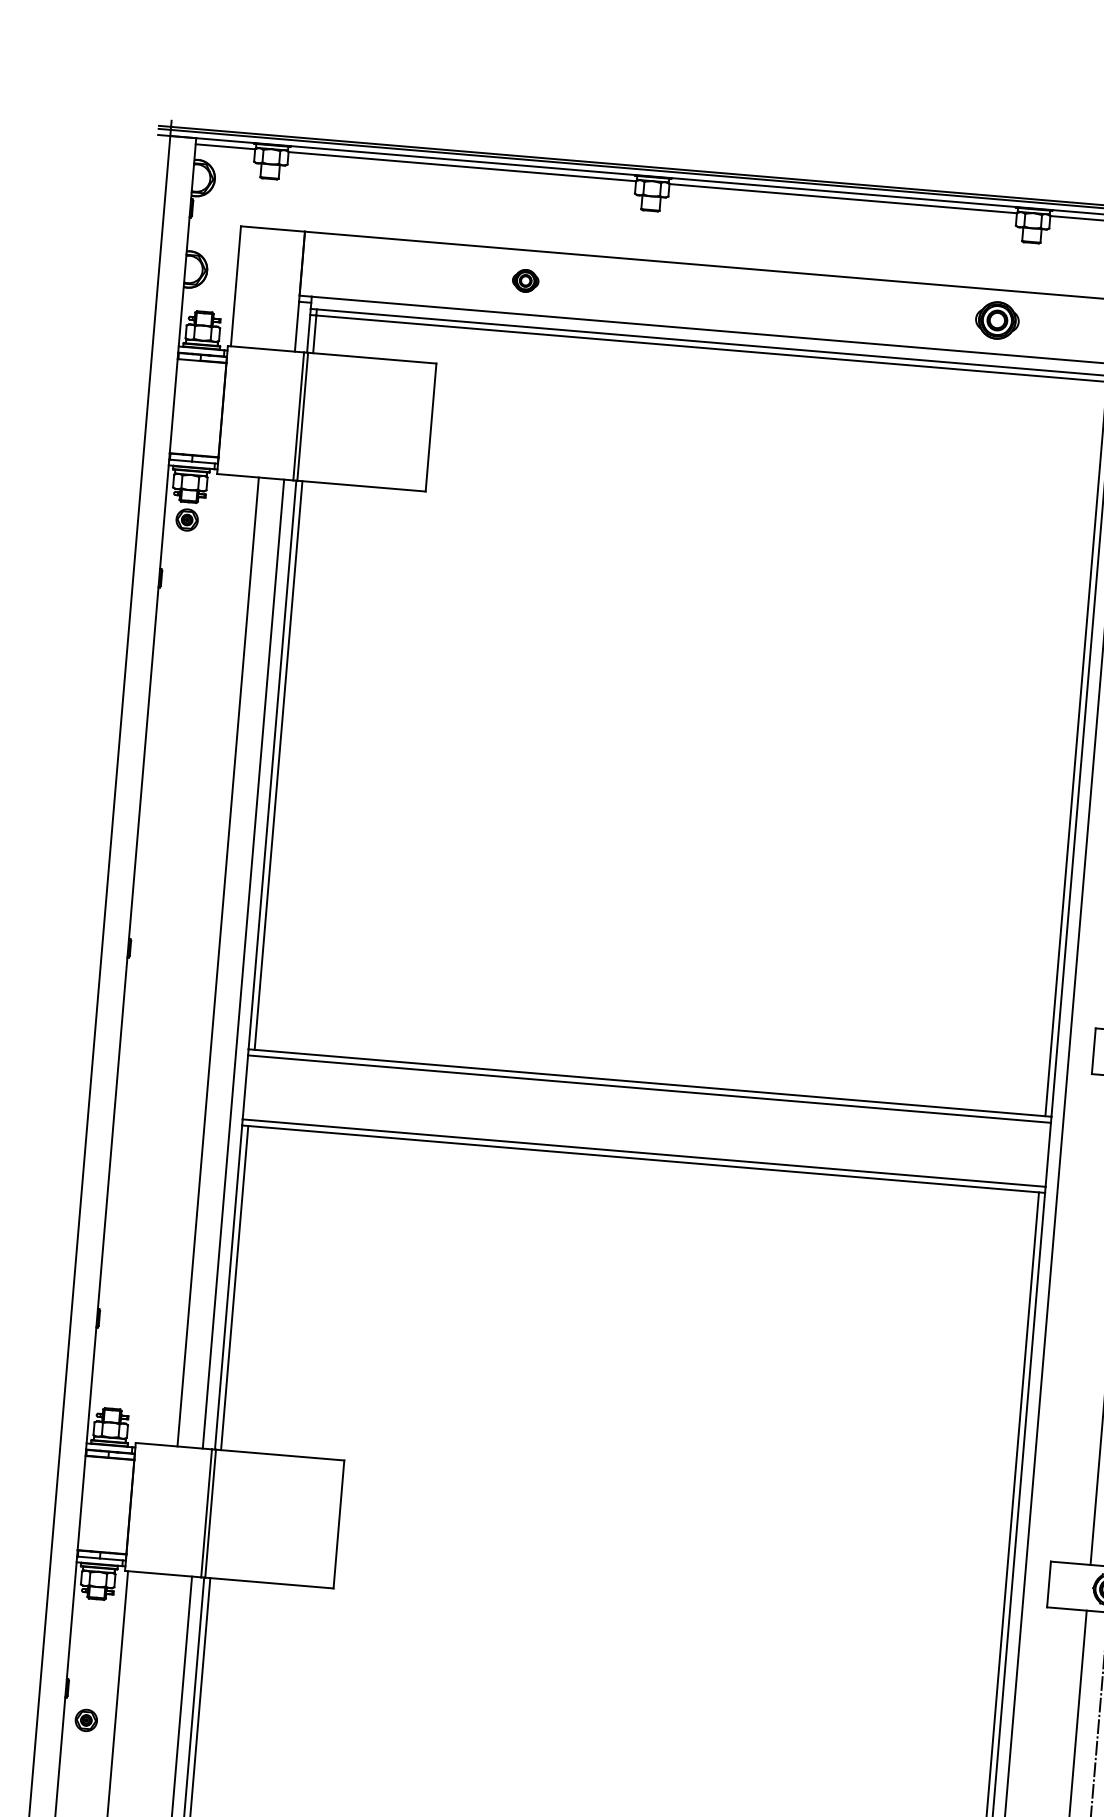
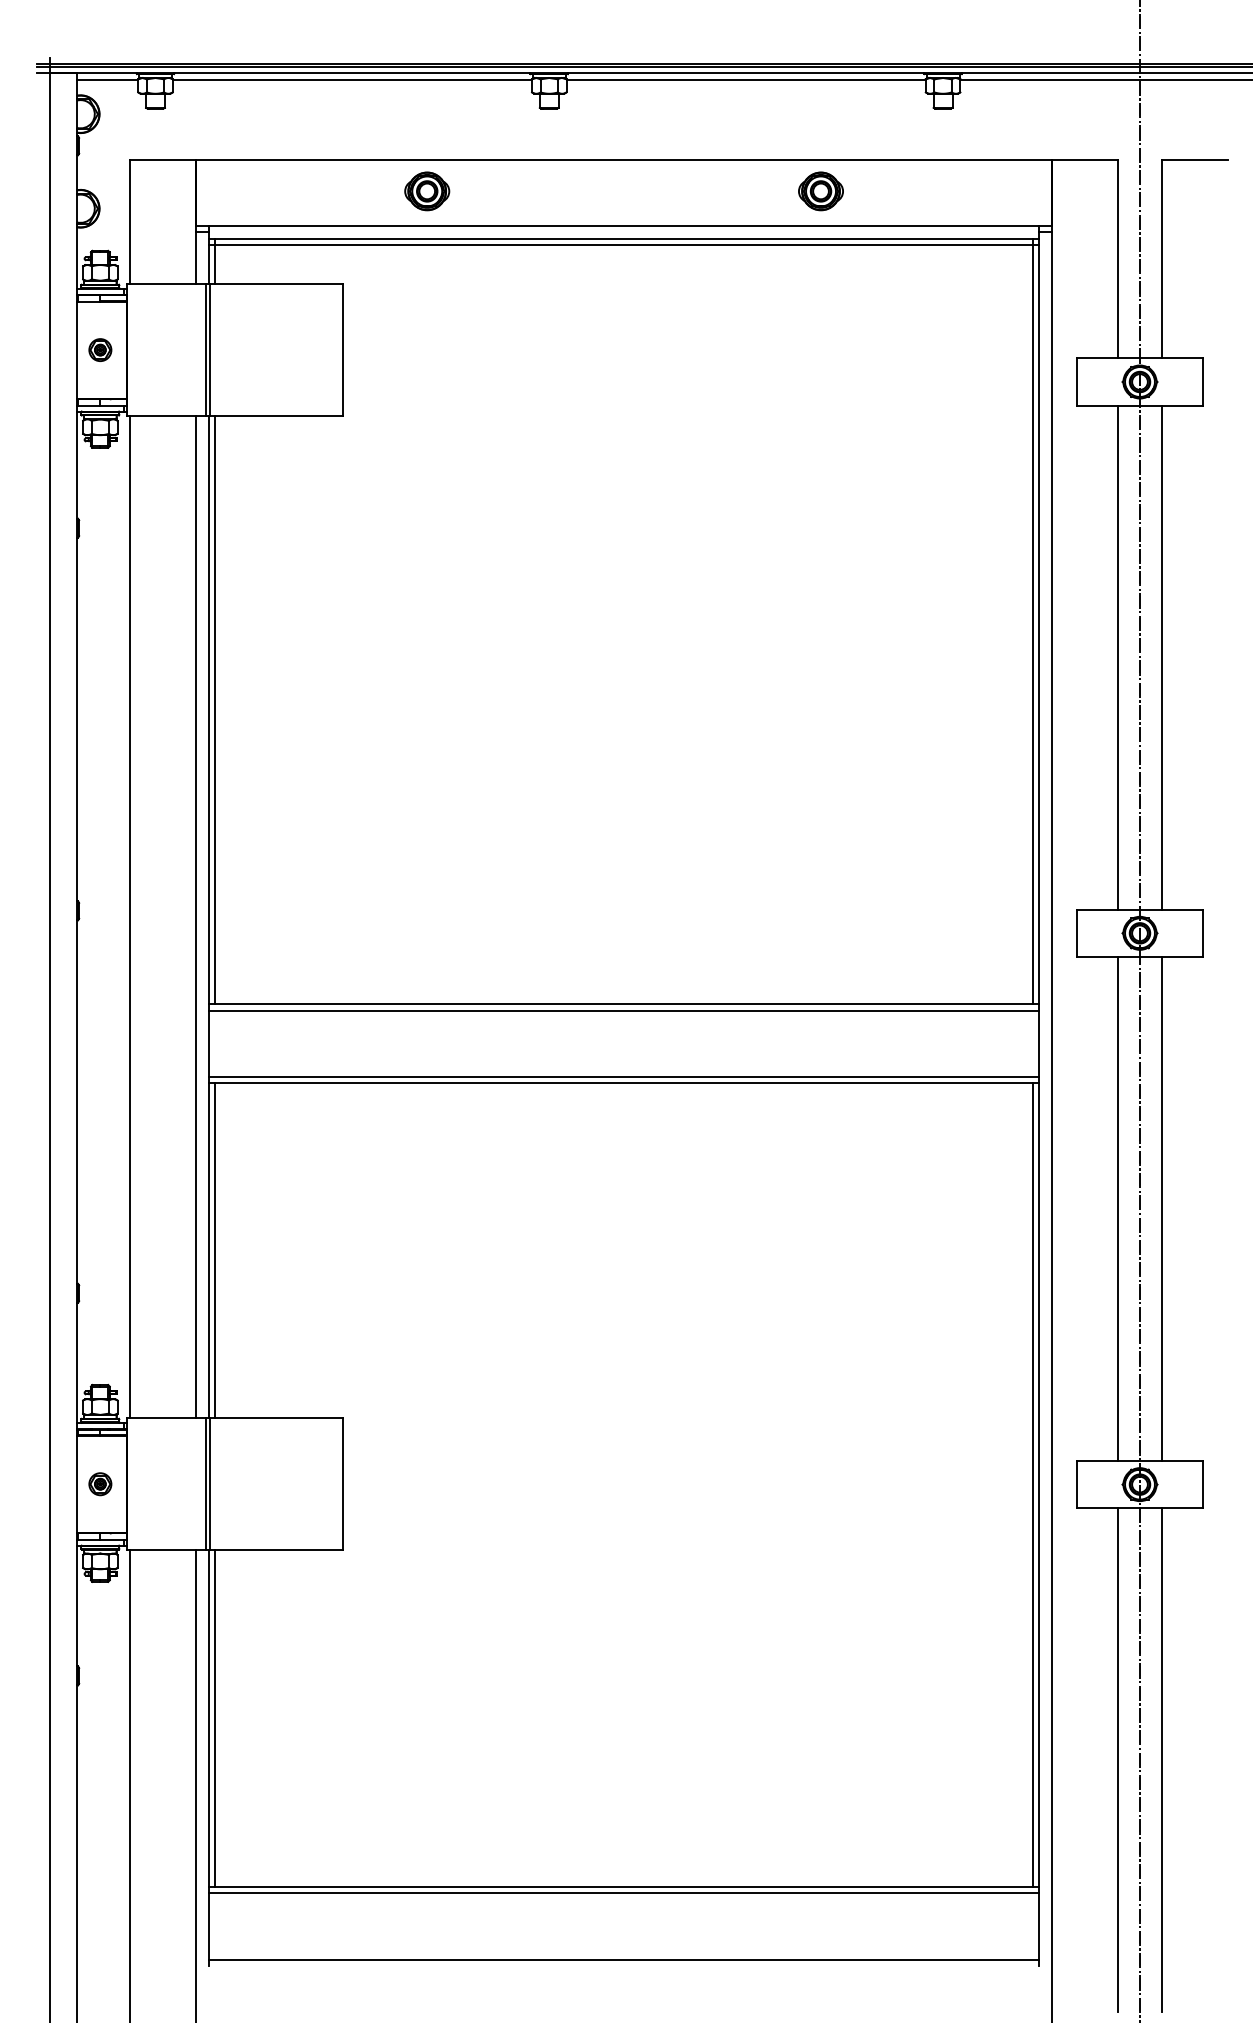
part: (525, 281) -> (427, 191), size x1.67
part: (996, 320) -> (820, 191), moved
part: (187, 519) -> (100, 349), moved
line: (218, 962) -> (130, 917), moved
part: (86, 1720) -> (100, 1484), moved

